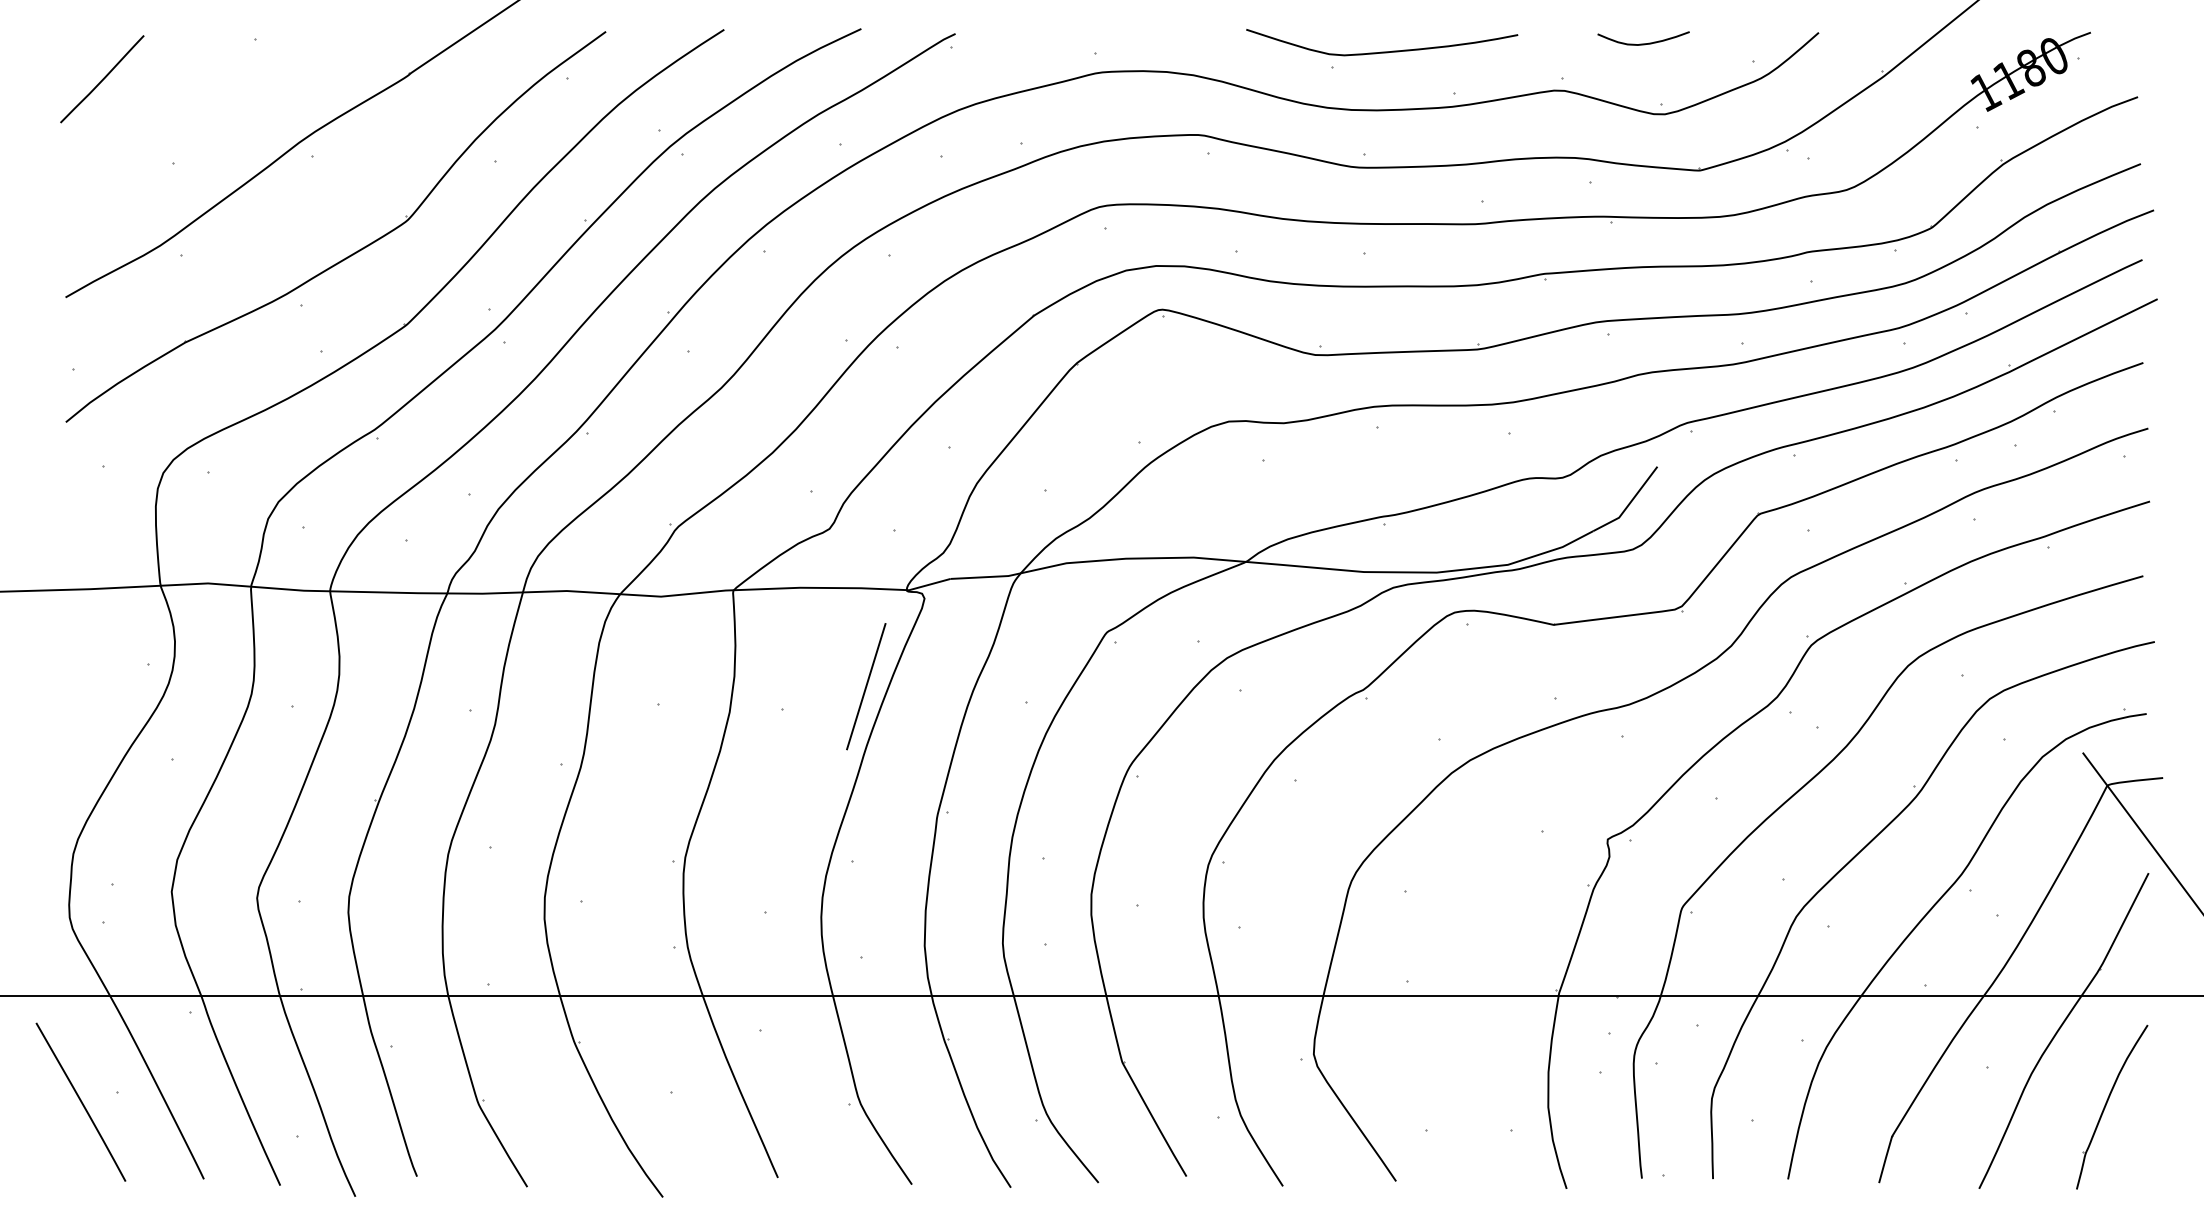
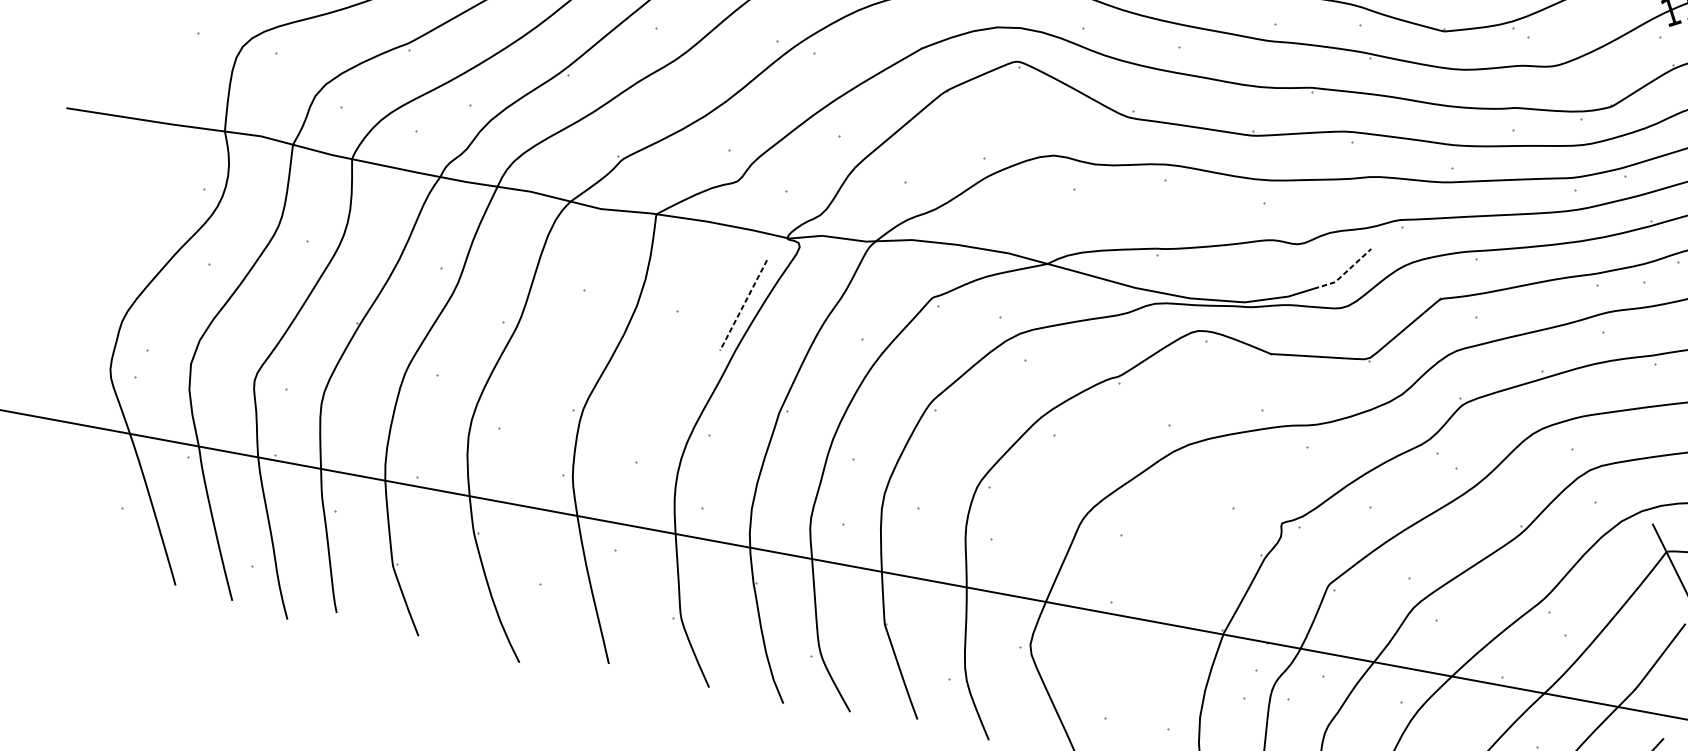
line: (1629, 504) -> (1344, 273), solid -> dashed
line: (866, 687) -> (743, 306), solid -> dashed
line: (80, 1101) -> (93, 509), removed

